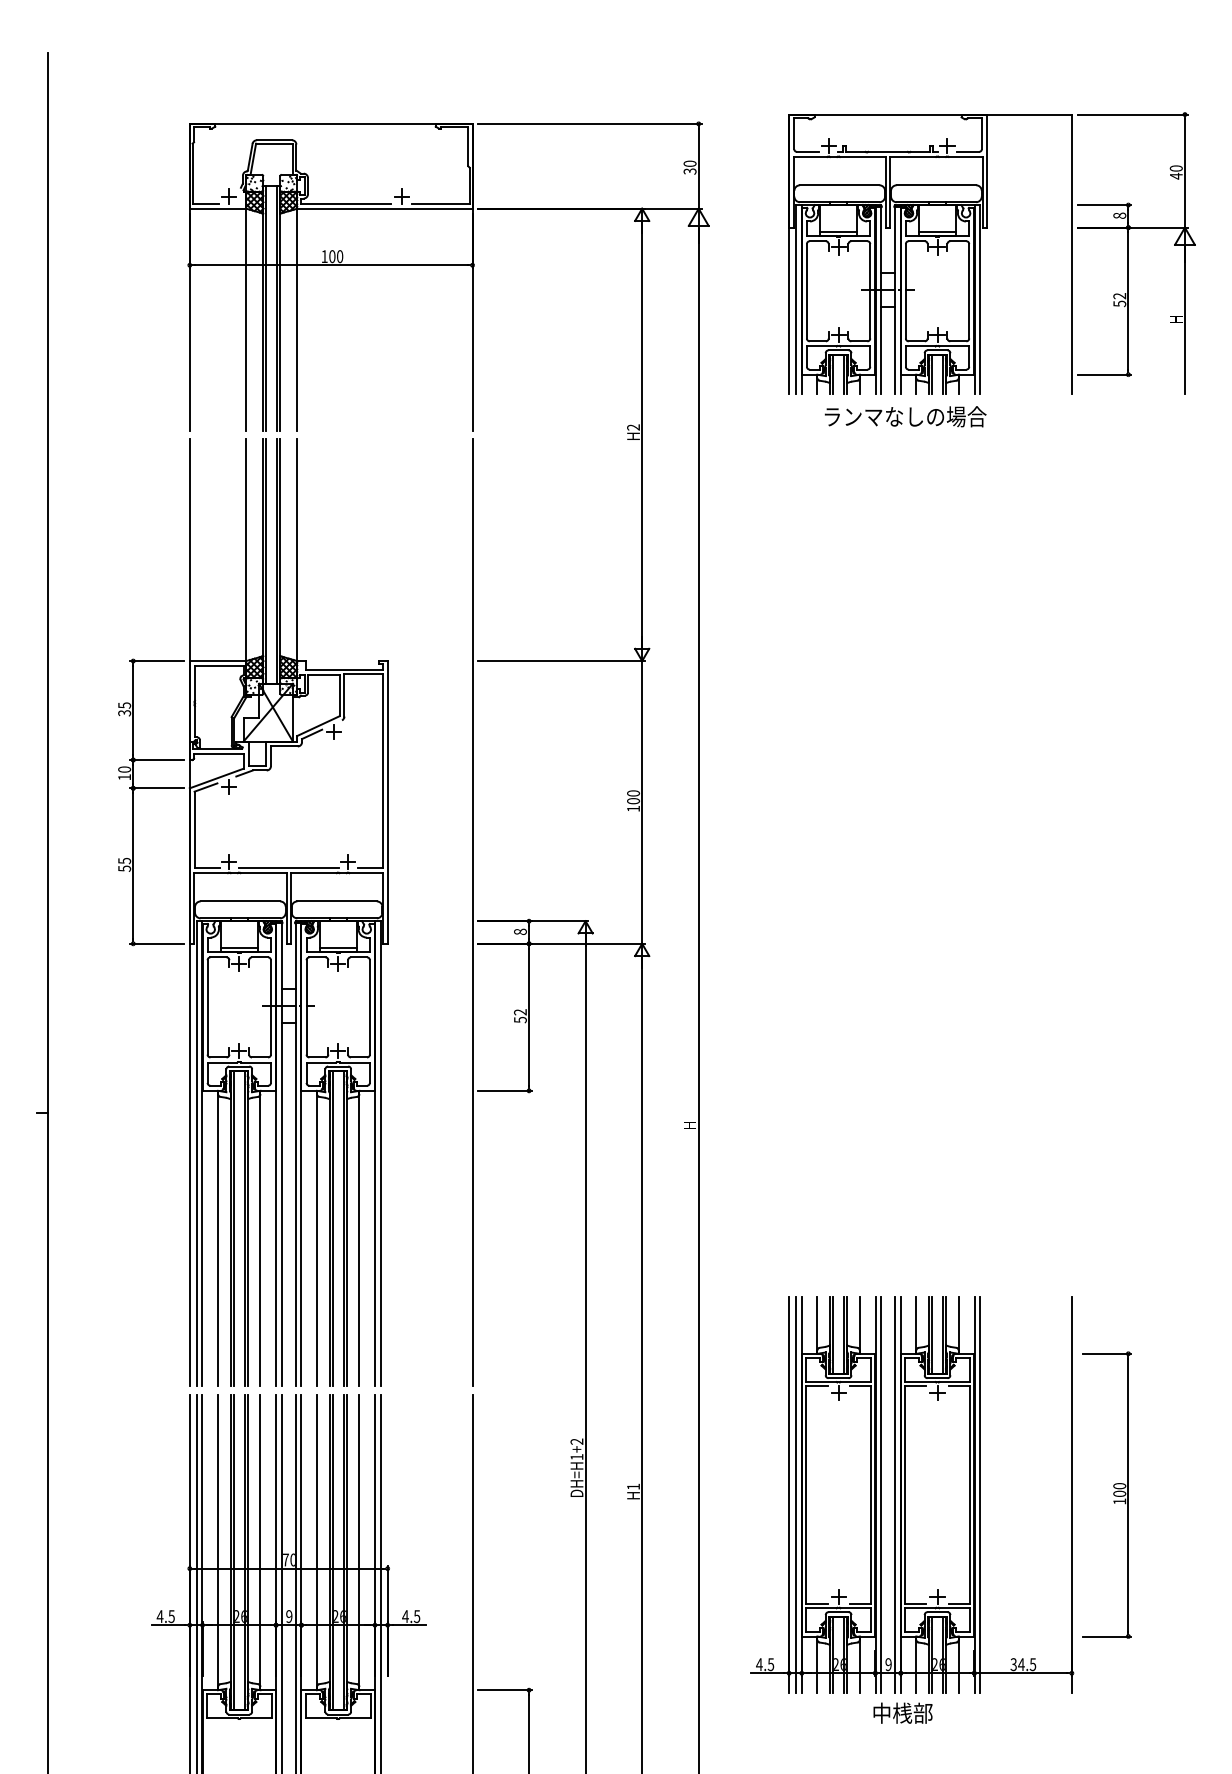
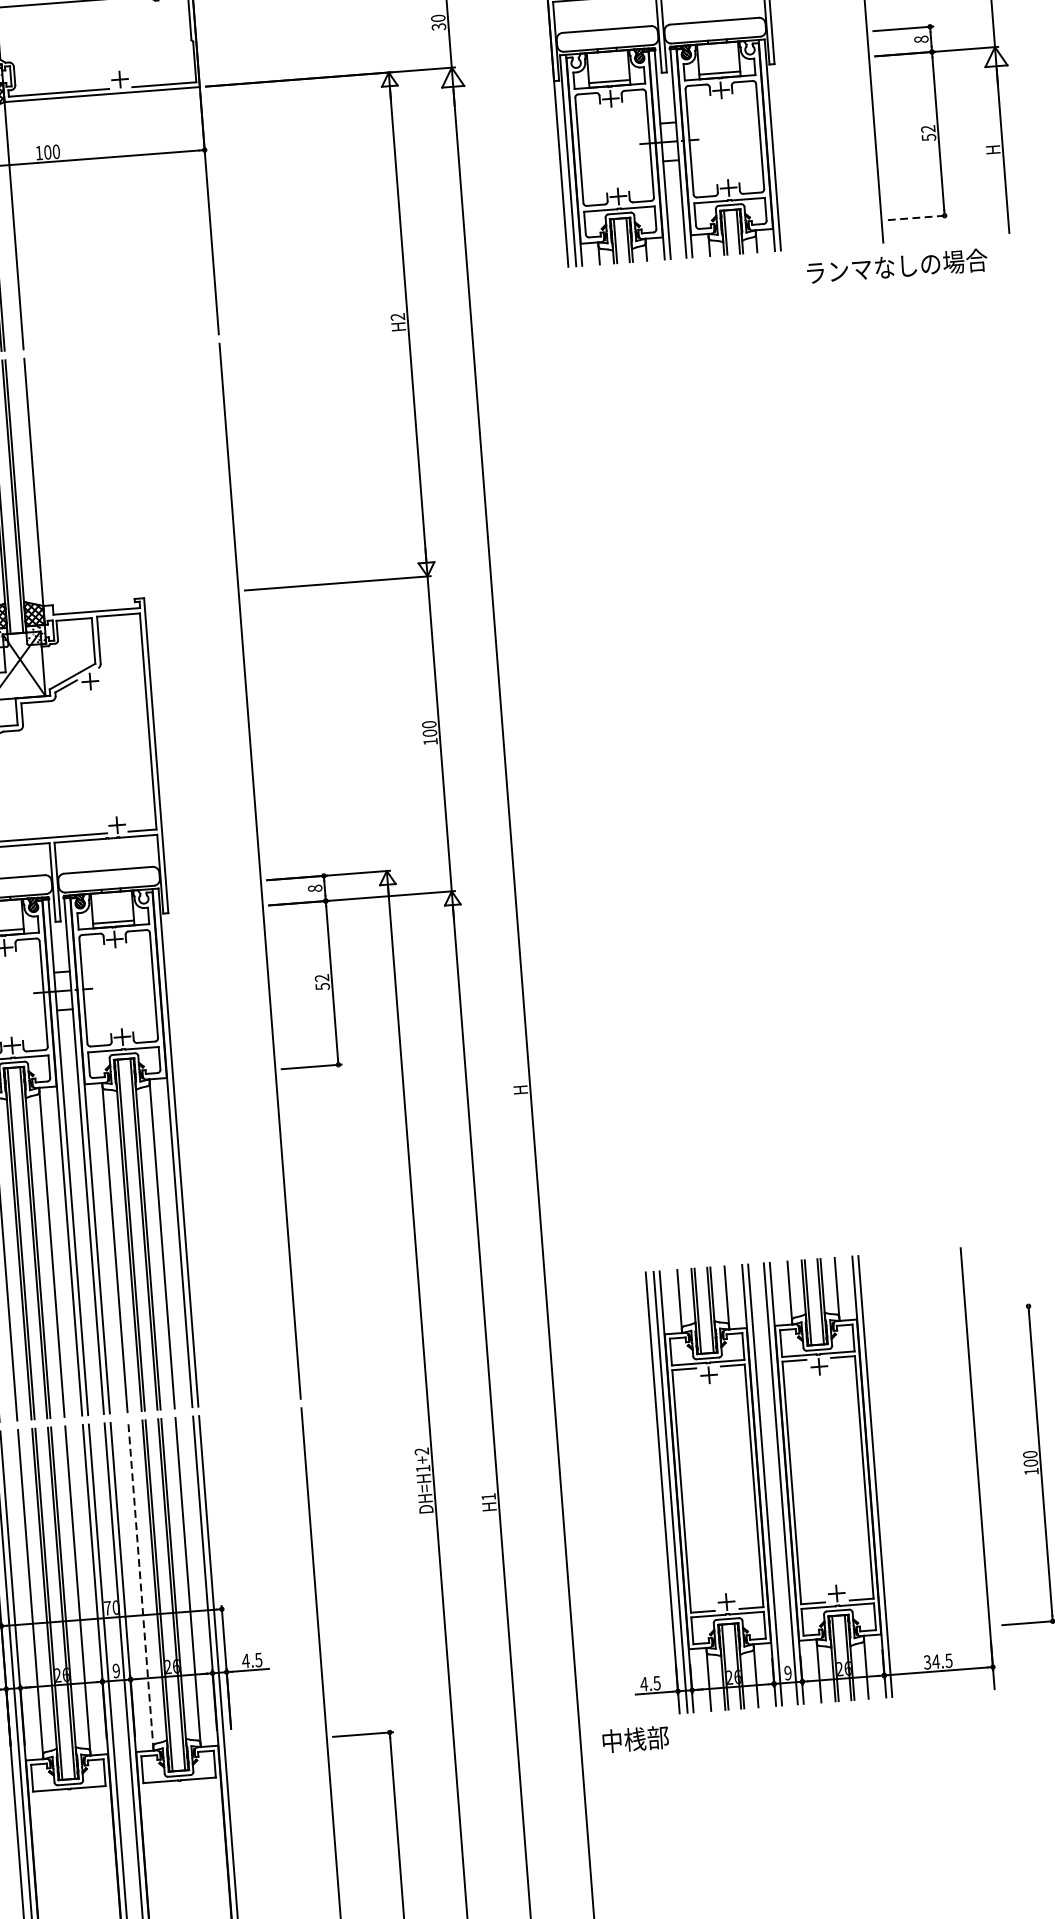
line: (1104, 374) -> (917, 217), solid -> dashed
text: (905, 416) -> (897, 266), moved
line: (1107, 1353) -> (1005, 1307), removed
line: (317, 1542) -> (141, 1586), solid -> dashed
text: (902, 1712) -> (635, 1738), moved

